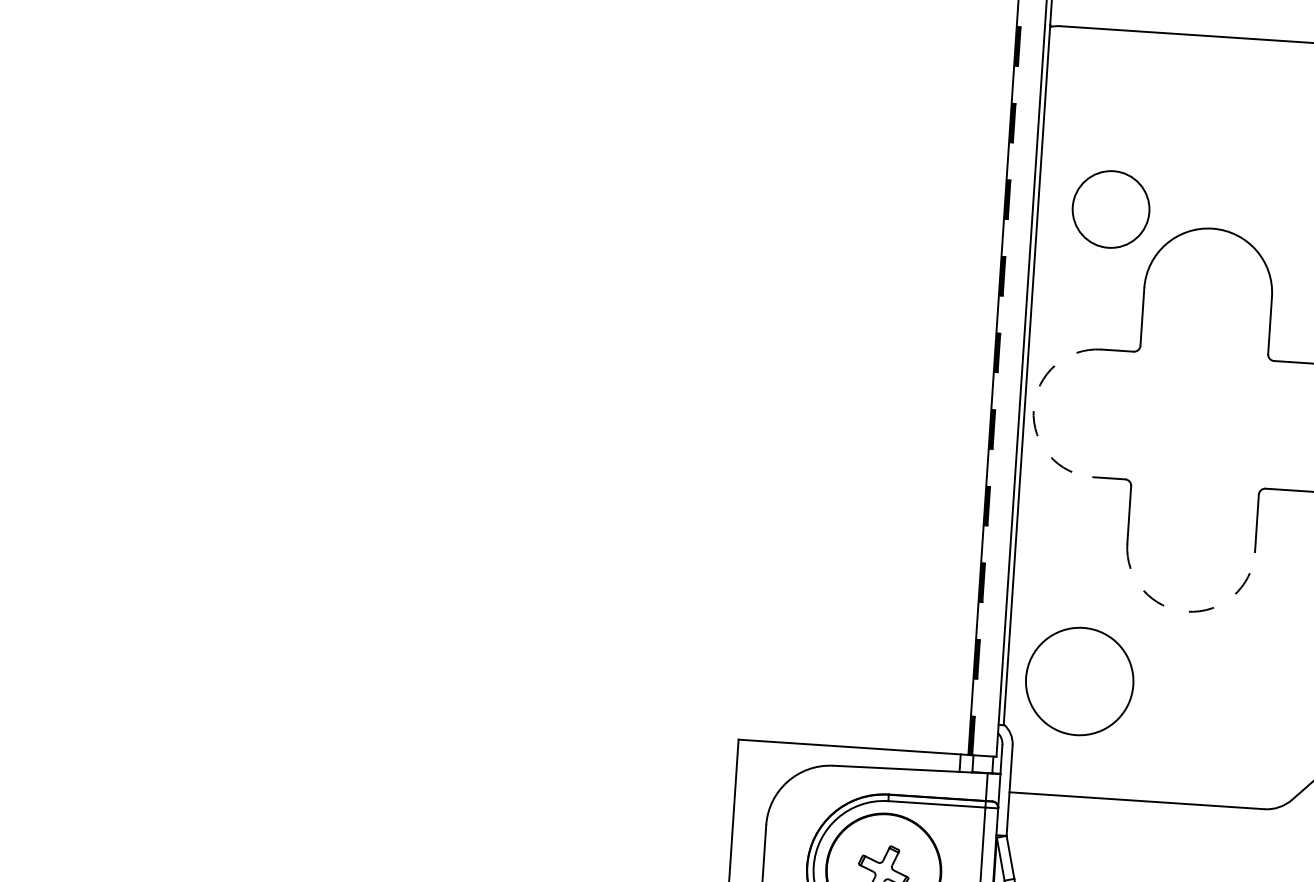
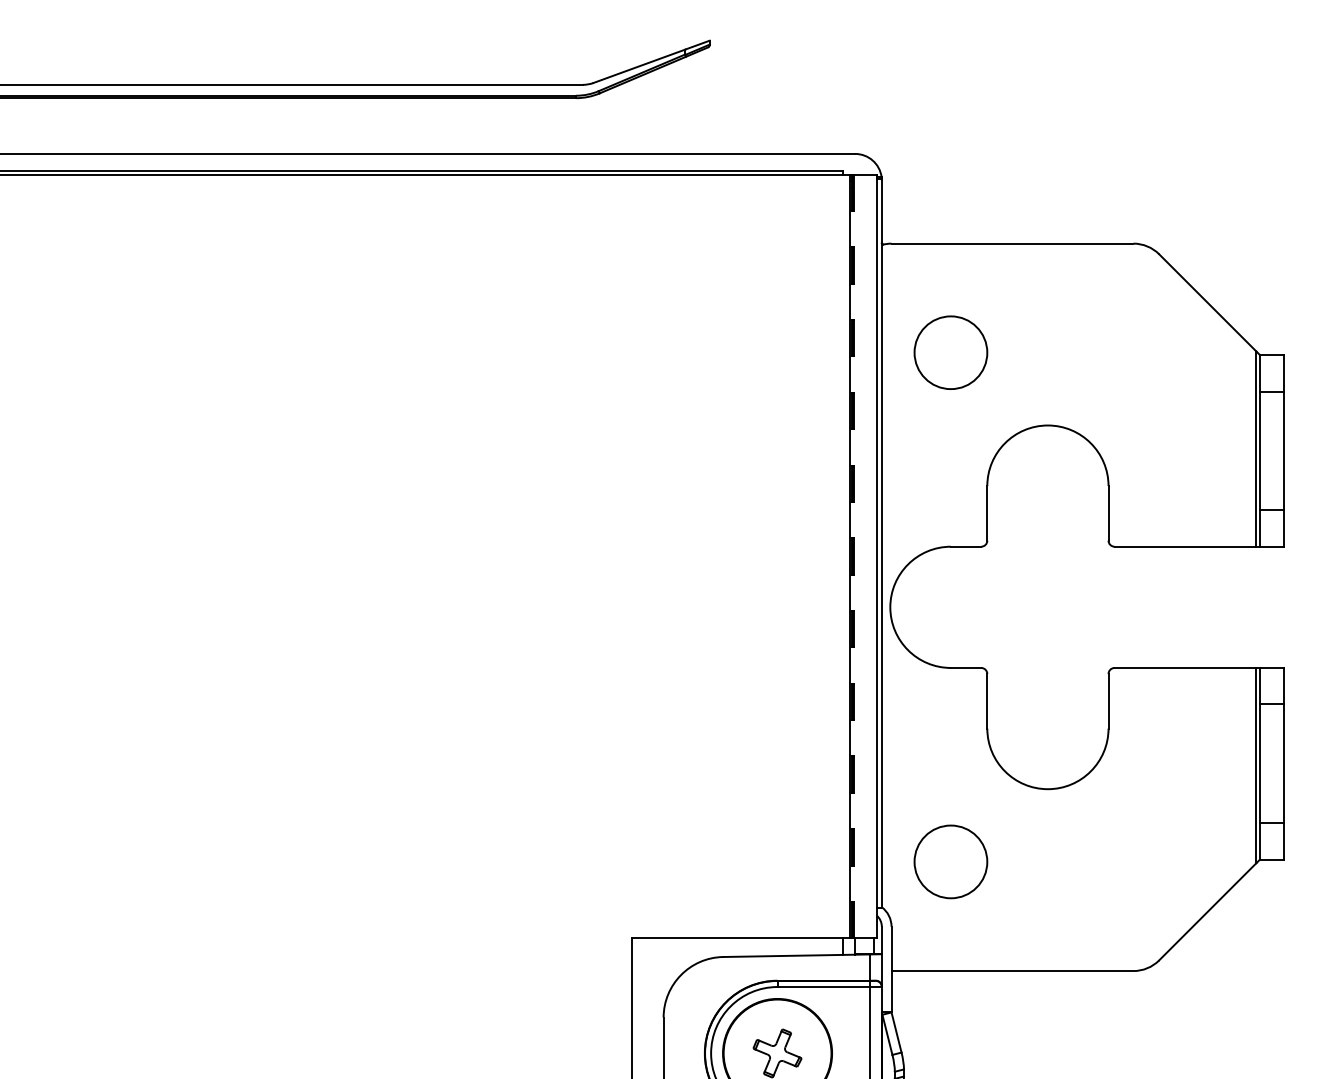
circle: (1110, 209) -> (950, 352), moved
arc: (1033, 409) -> (890, 607), dashed -> solid
arc: (1186, 612) -> (1047, 789), dashed -> solid
circle: (1079, 681) -> (950, 861), size x0.71

